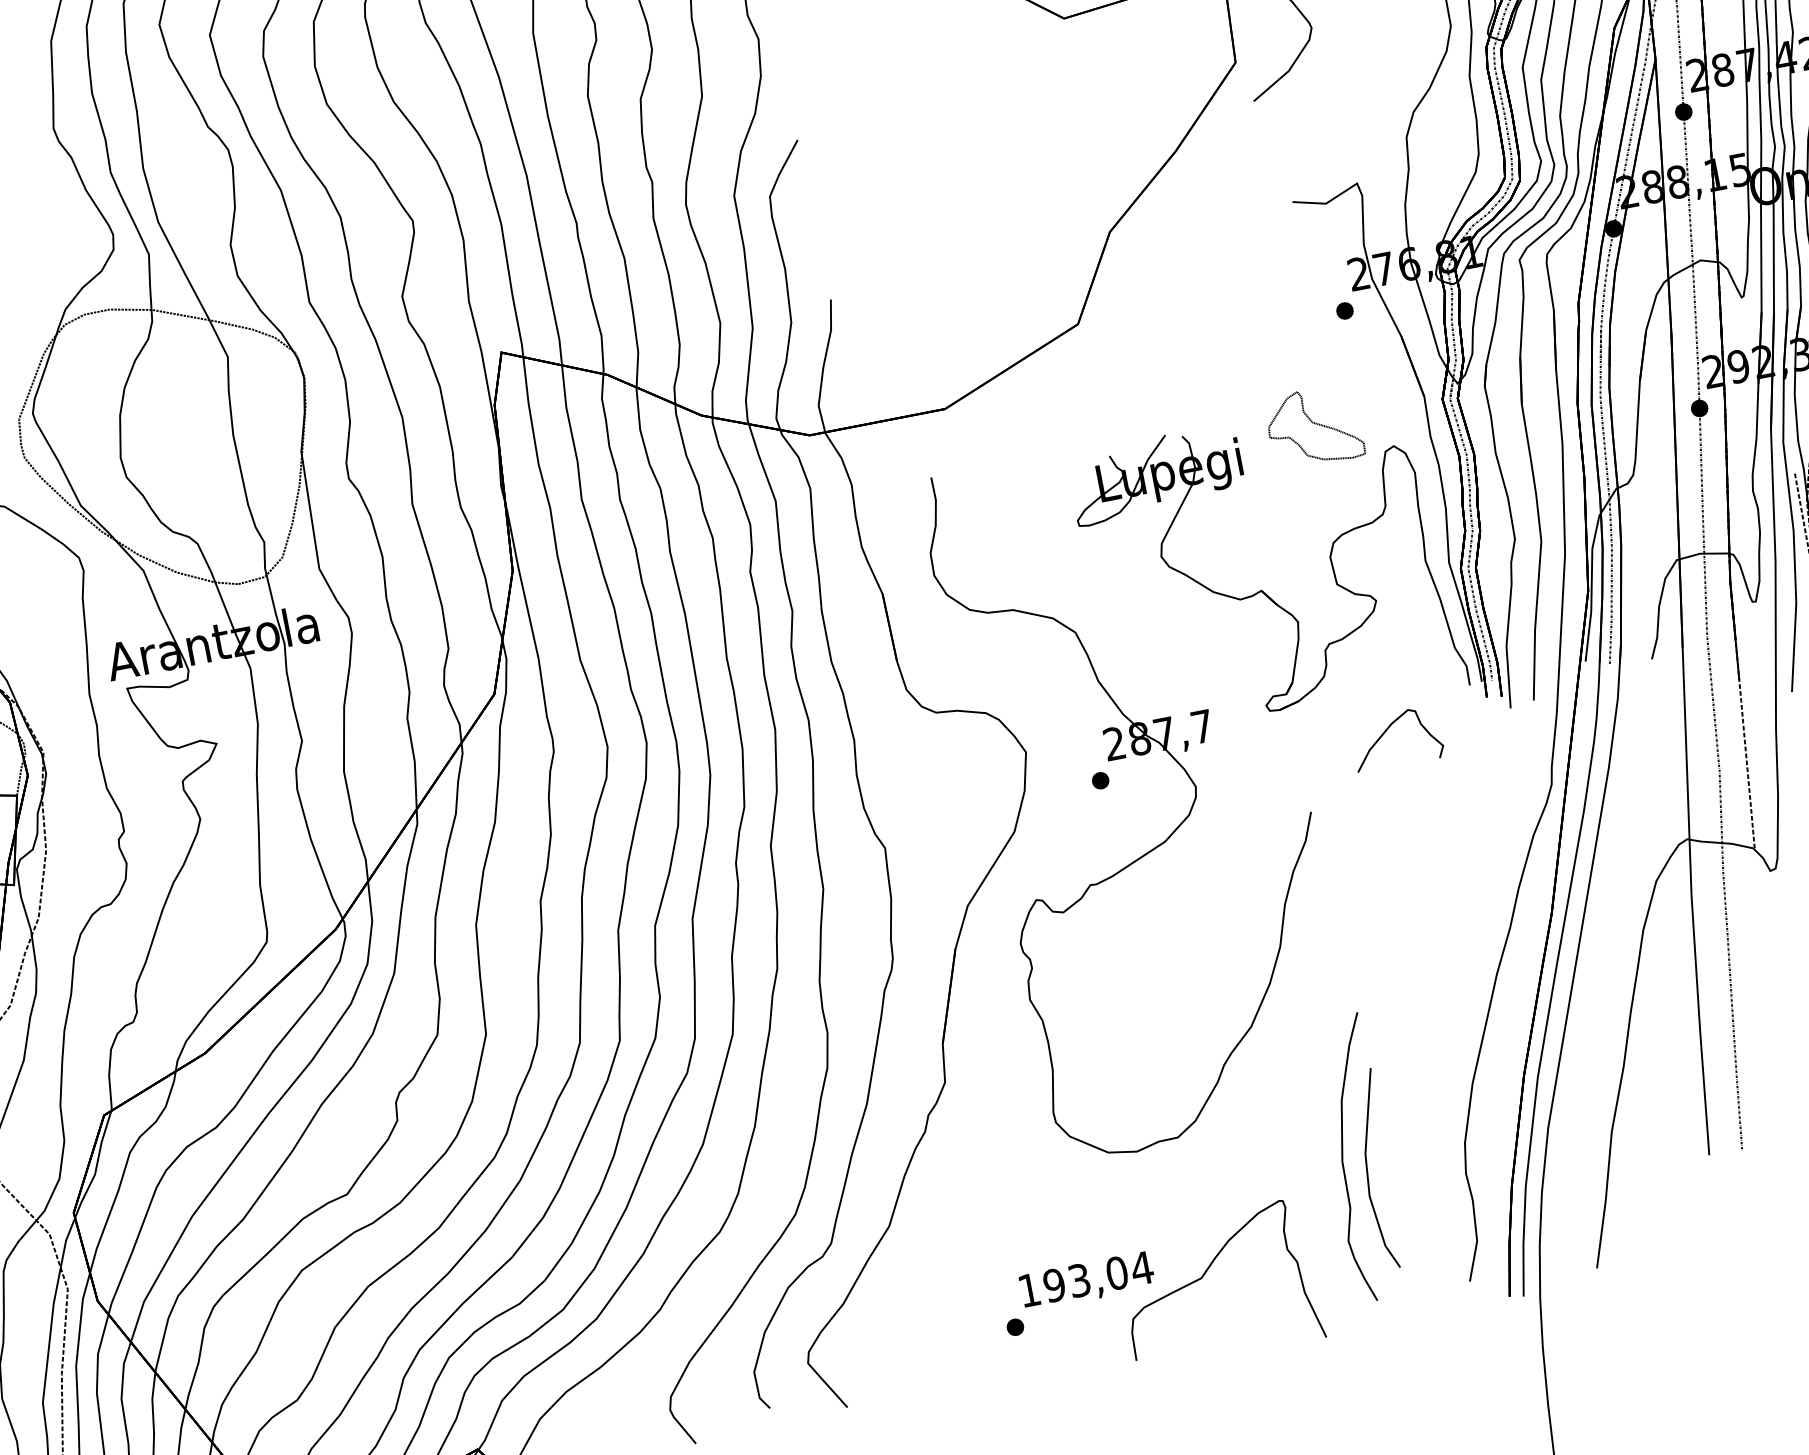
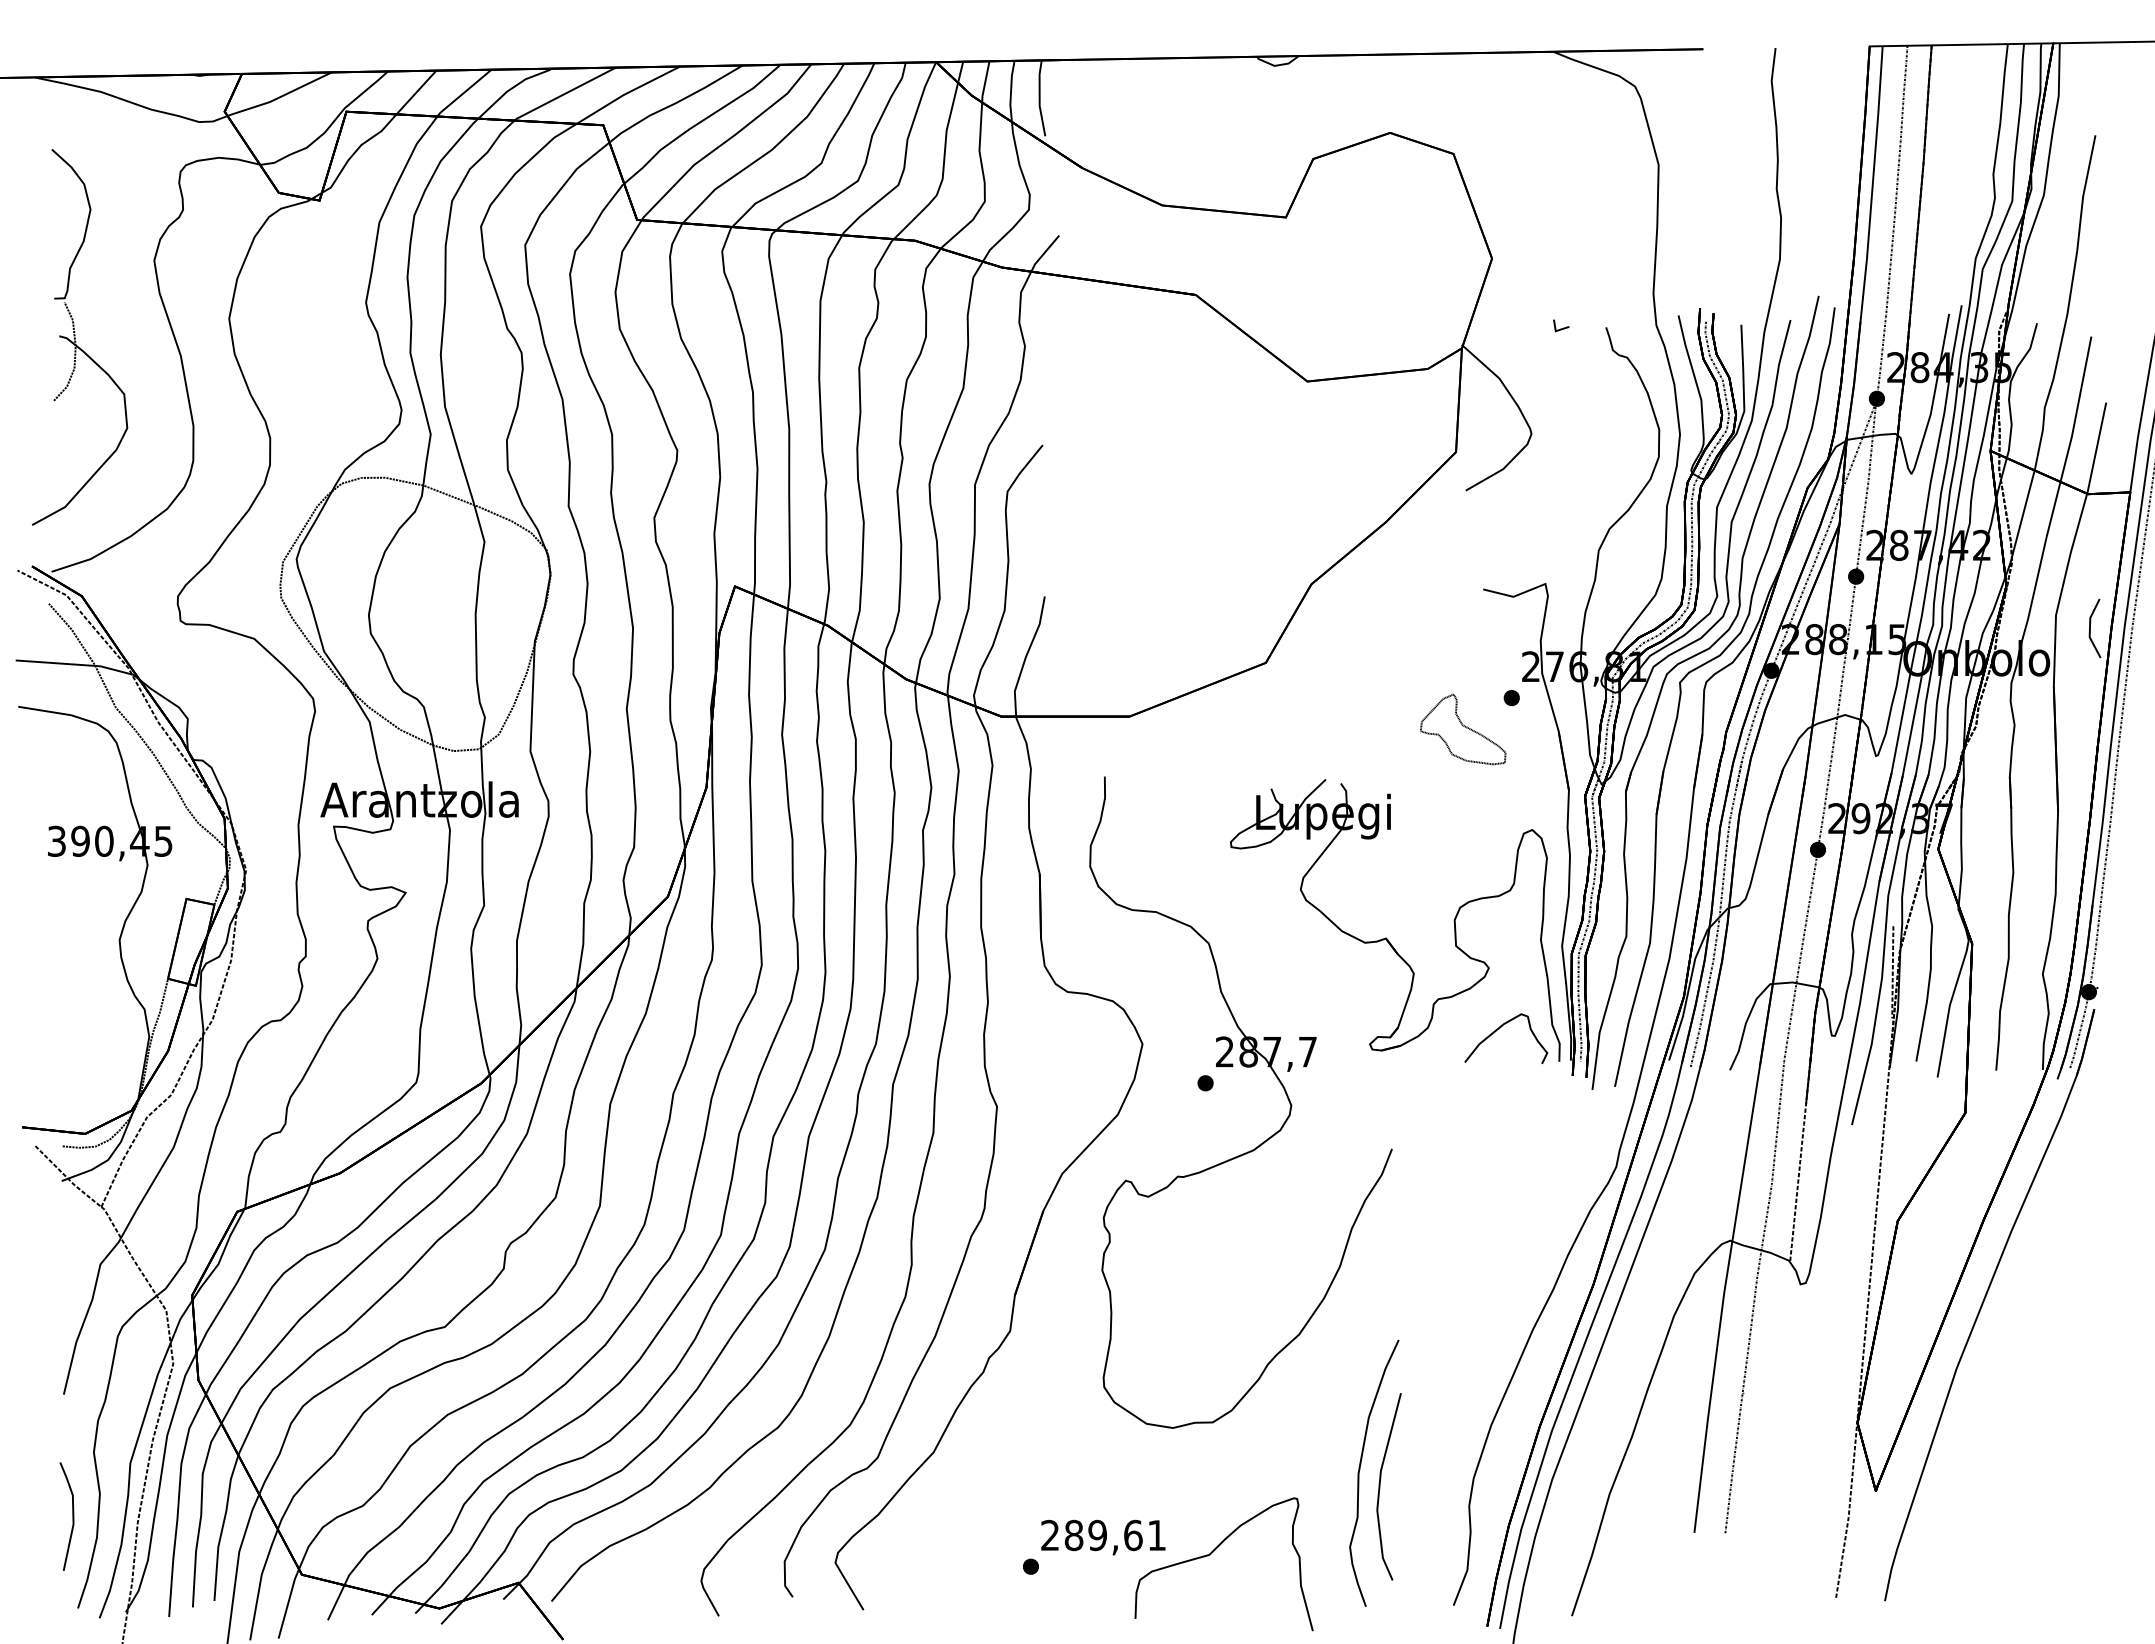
part: (1314, 426) -> (1463, 729), moved
curve: (1388, 729) -> (1500, 1028), moved
text: (1085, 1279) -> (1103, 1535), 193,04 -> 289,61

